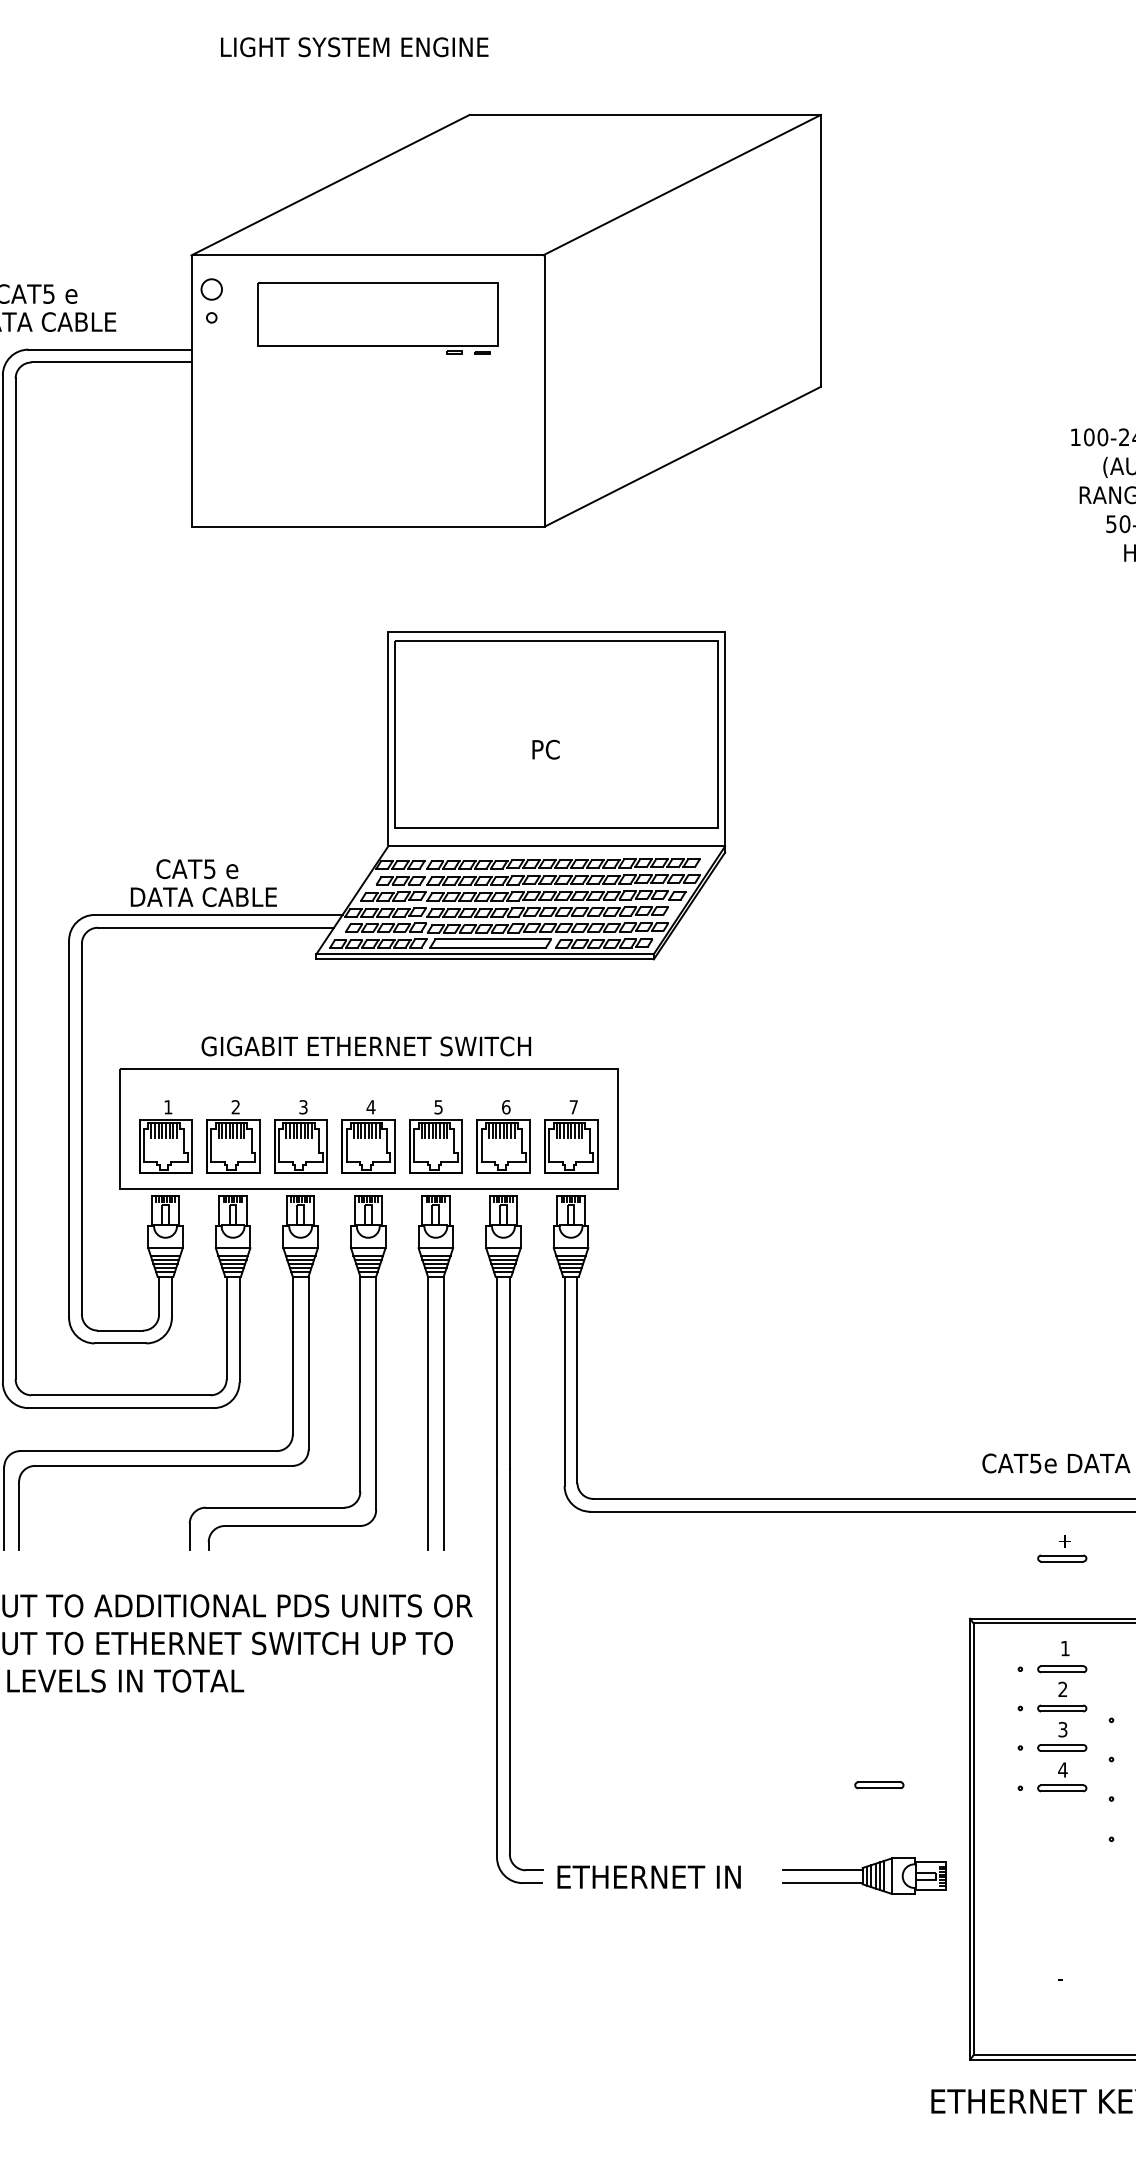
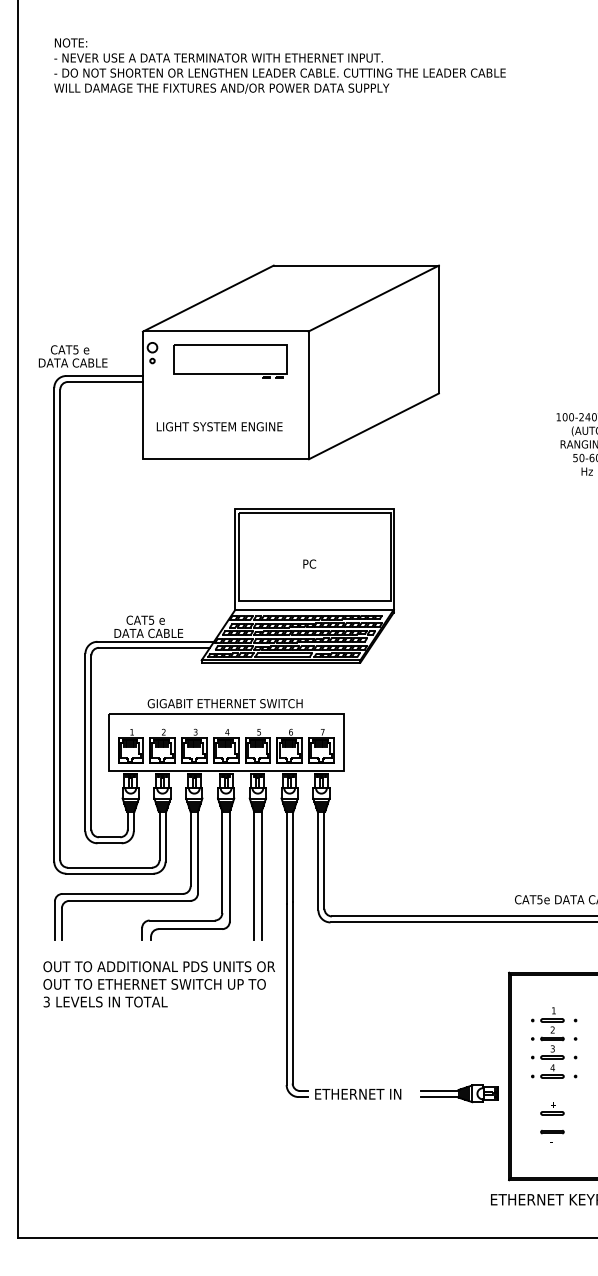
text: (354, 46) -> (219, 426), moved
part: (1062, 1548) -> (552, 1108), moved
part: (1051, 1716) -> (547, 1042), moved
line: (879, 1786) -> (552, 1132), moved

